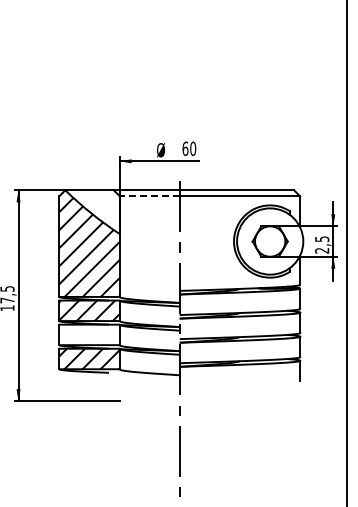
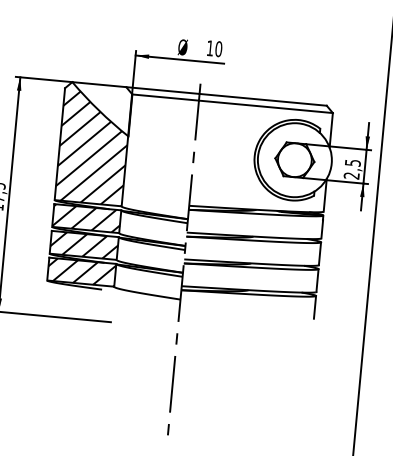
text: (185, 148) -> (210, 48), 60 -> 10
line: (149, 196) -> (165, 97), dashed -> solid
hatch: (89, 334) -> (84, 244), added

